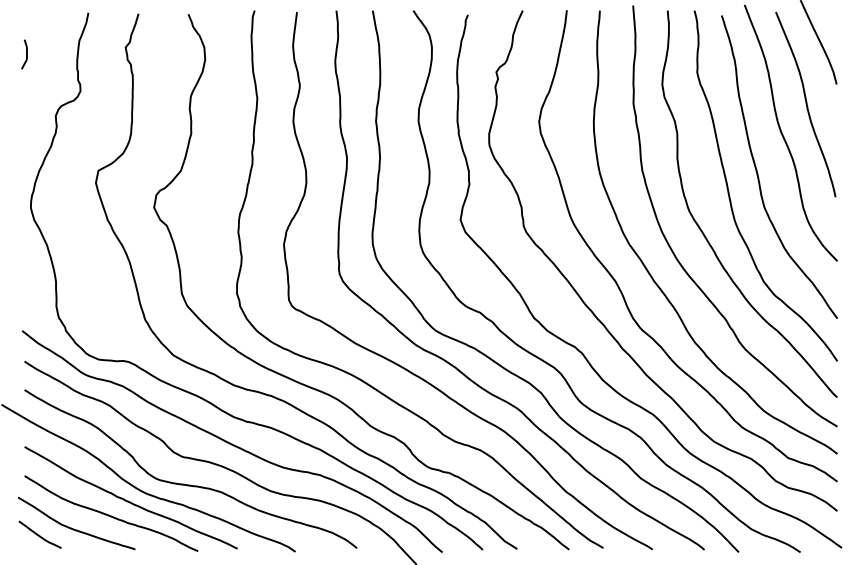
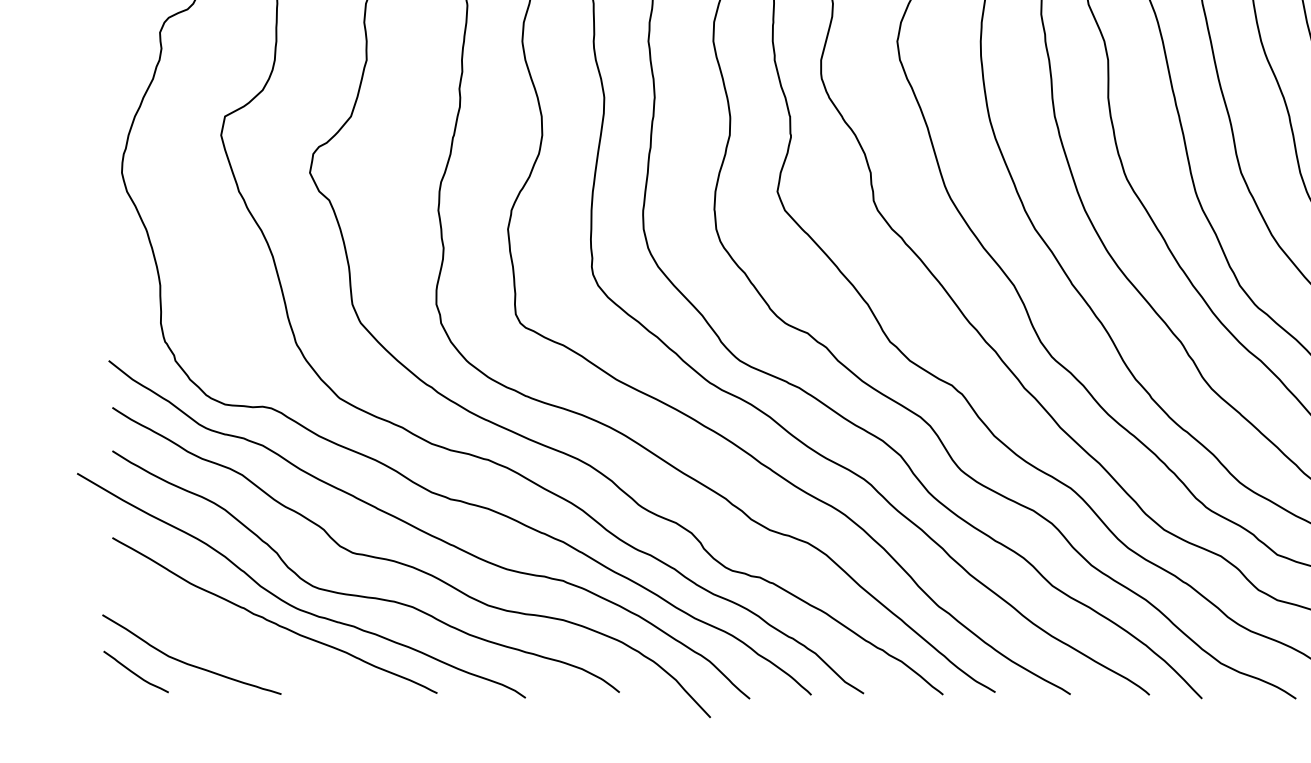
curve: (111, 515) -> (244, 642), removed

